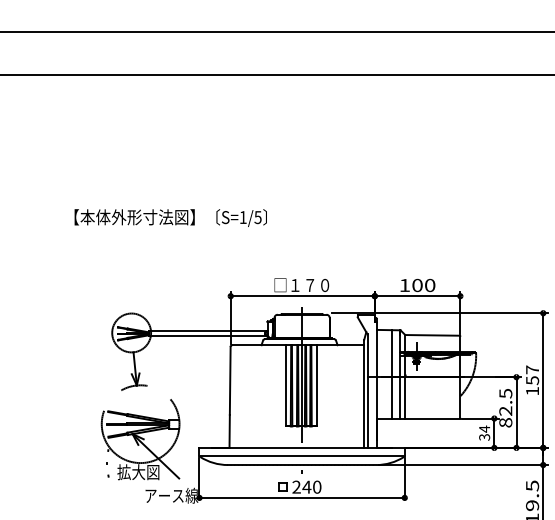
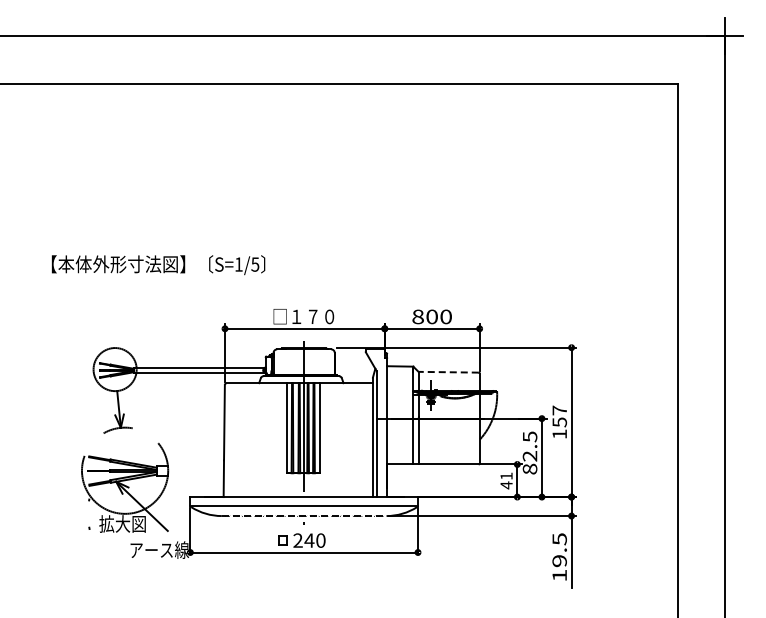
text: (170, 218) -> (158, 265), moved
text: (404, 285) -> (417, 316), 100 -> 800
line: (432, 335) -> (448, 372), solid -> dashed
line: (391, 374) -> (403, 415), removed
text: (484, 432) -> (506, 480), 34 -> 41
line: (302, 465) -> (304, 516), solid -> dashed

